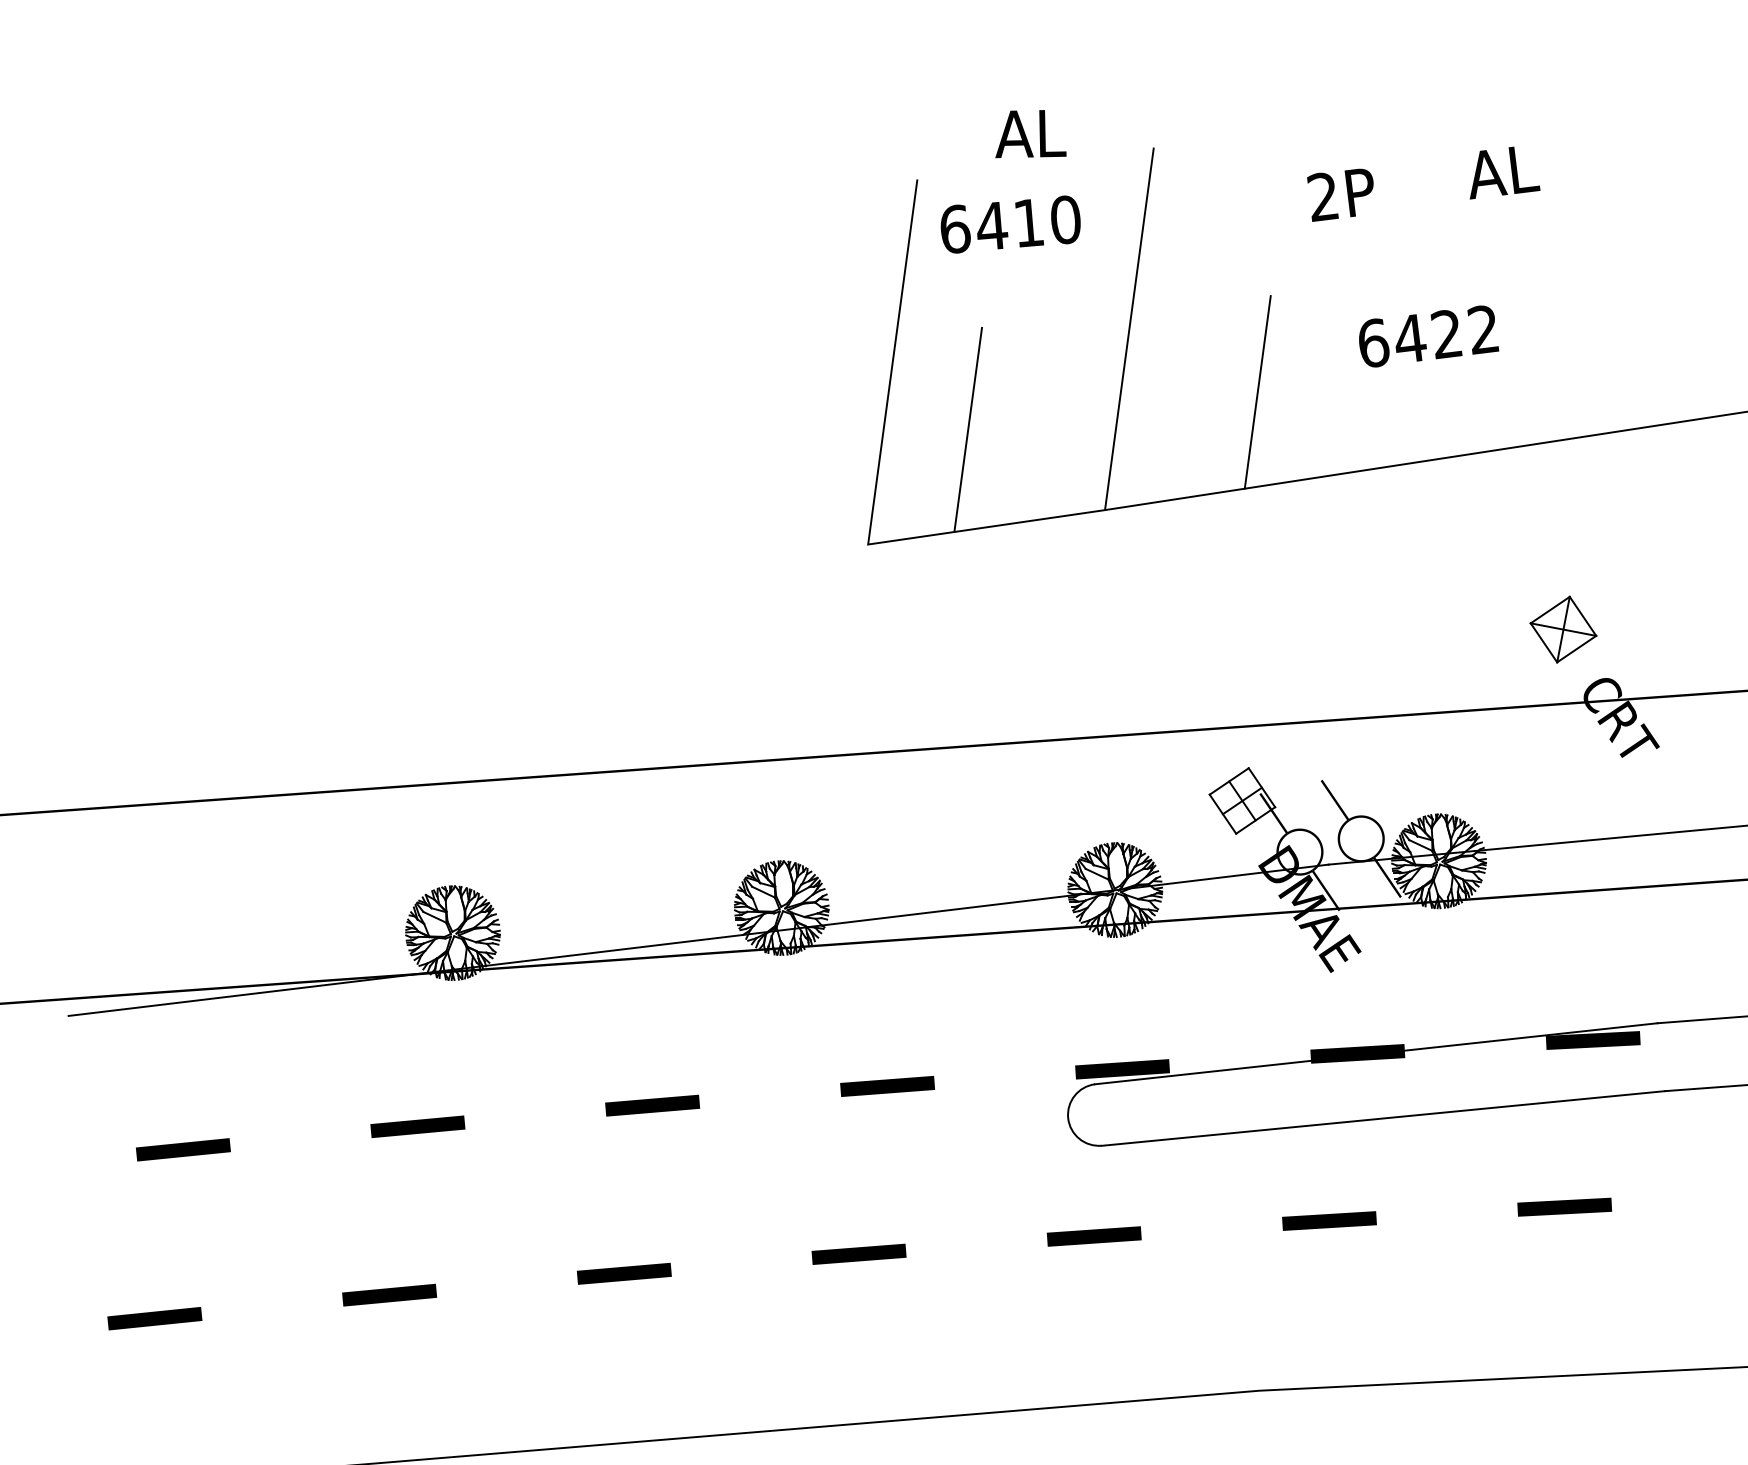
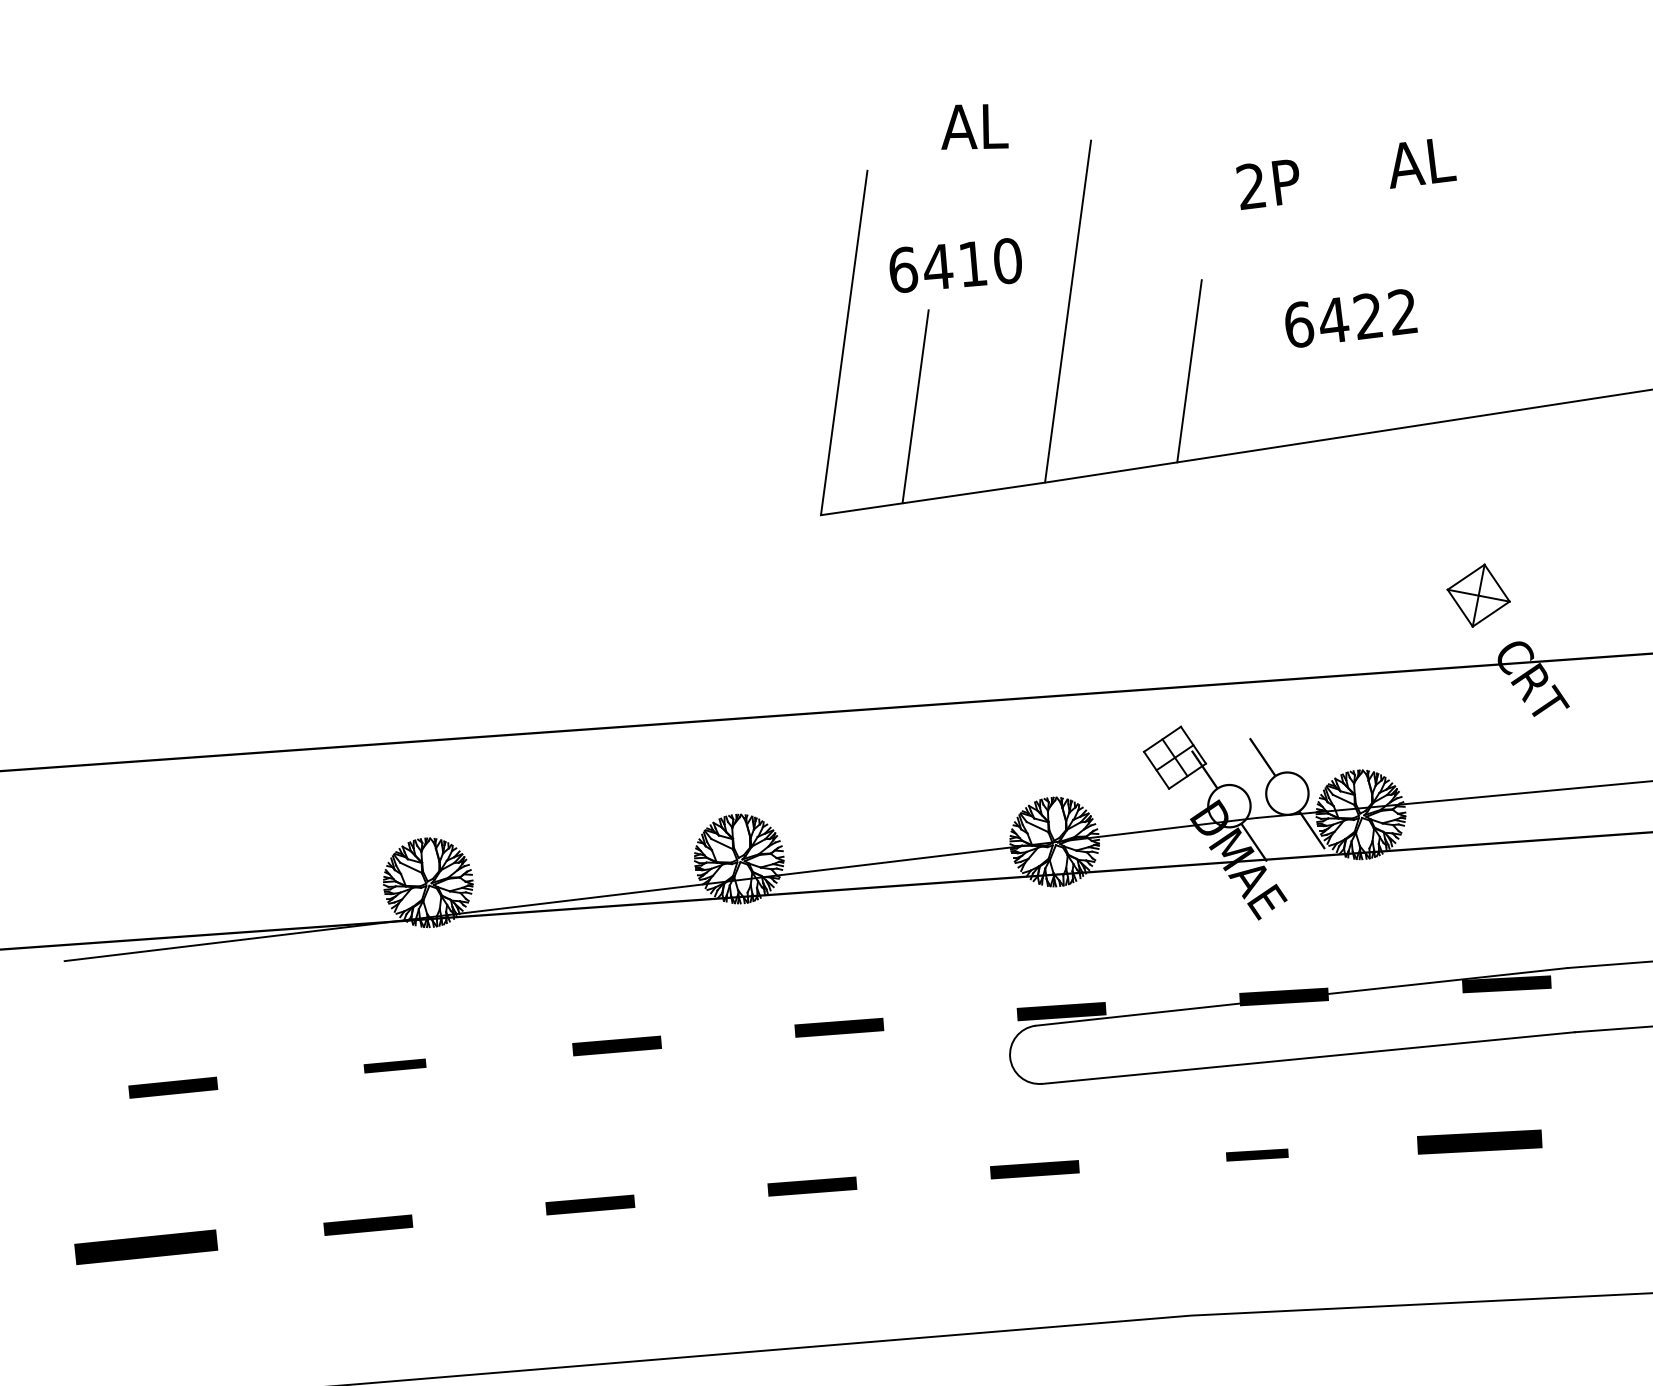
text: (1010, 224) -> (955, 265), moved
part: (417, 1126) -> (394, 1065), size x0.7
part: (1564, 1206) -> (1479, 1141), size x1.4
part: (1329, 1220) -> (1257, 1154), size x0.7
part: (154, 1318) -> (145, 1247), size x1.6

